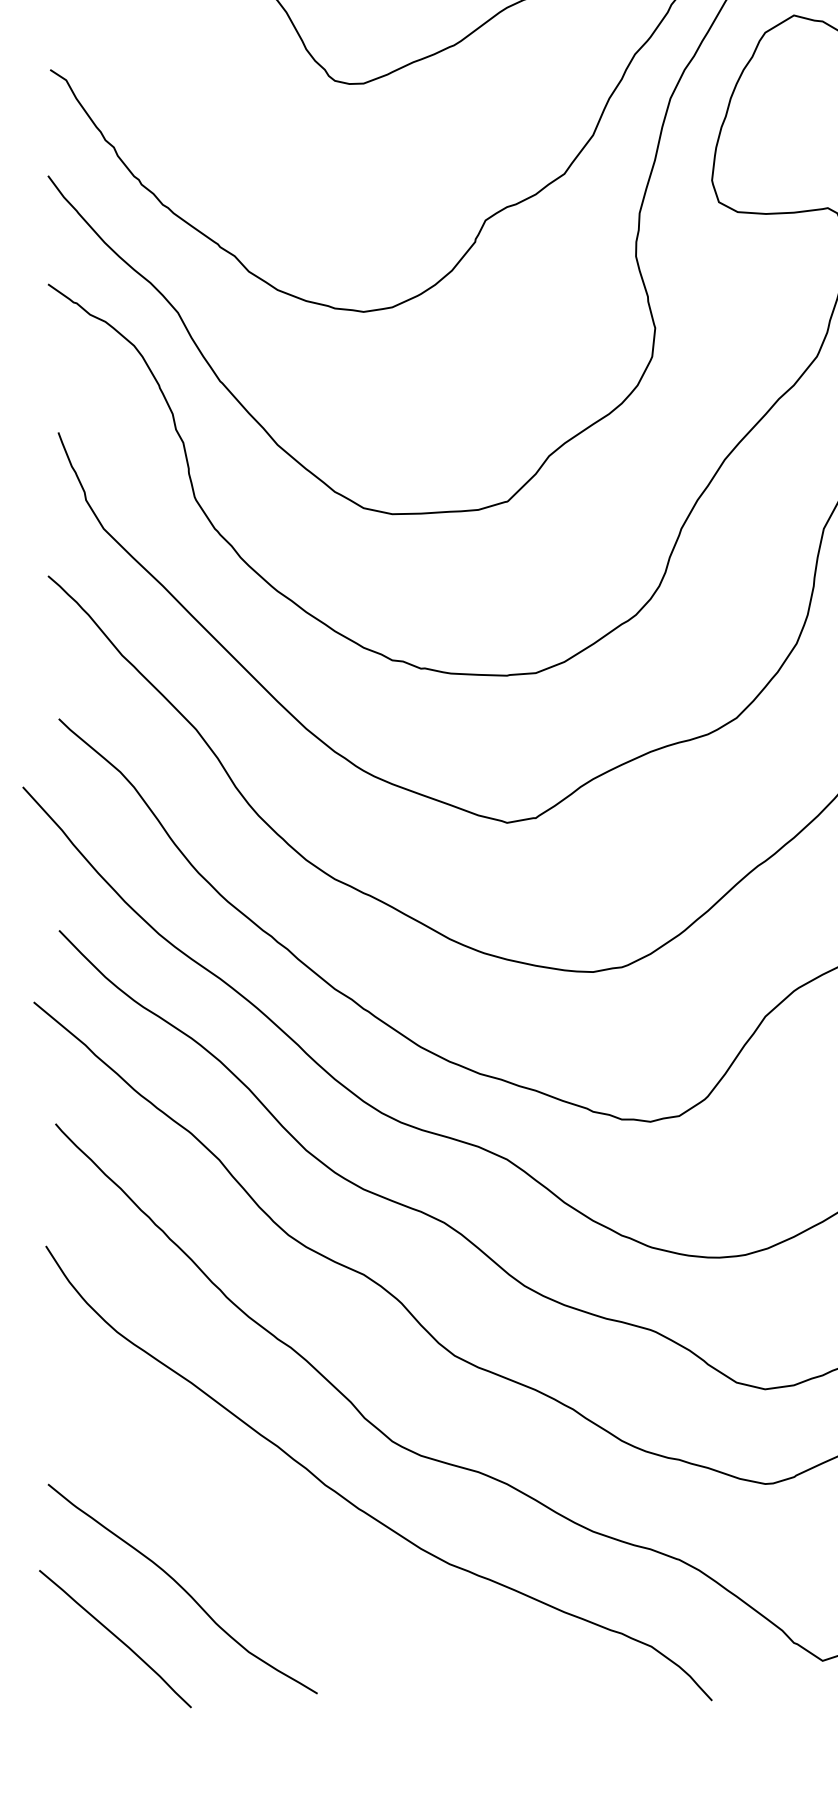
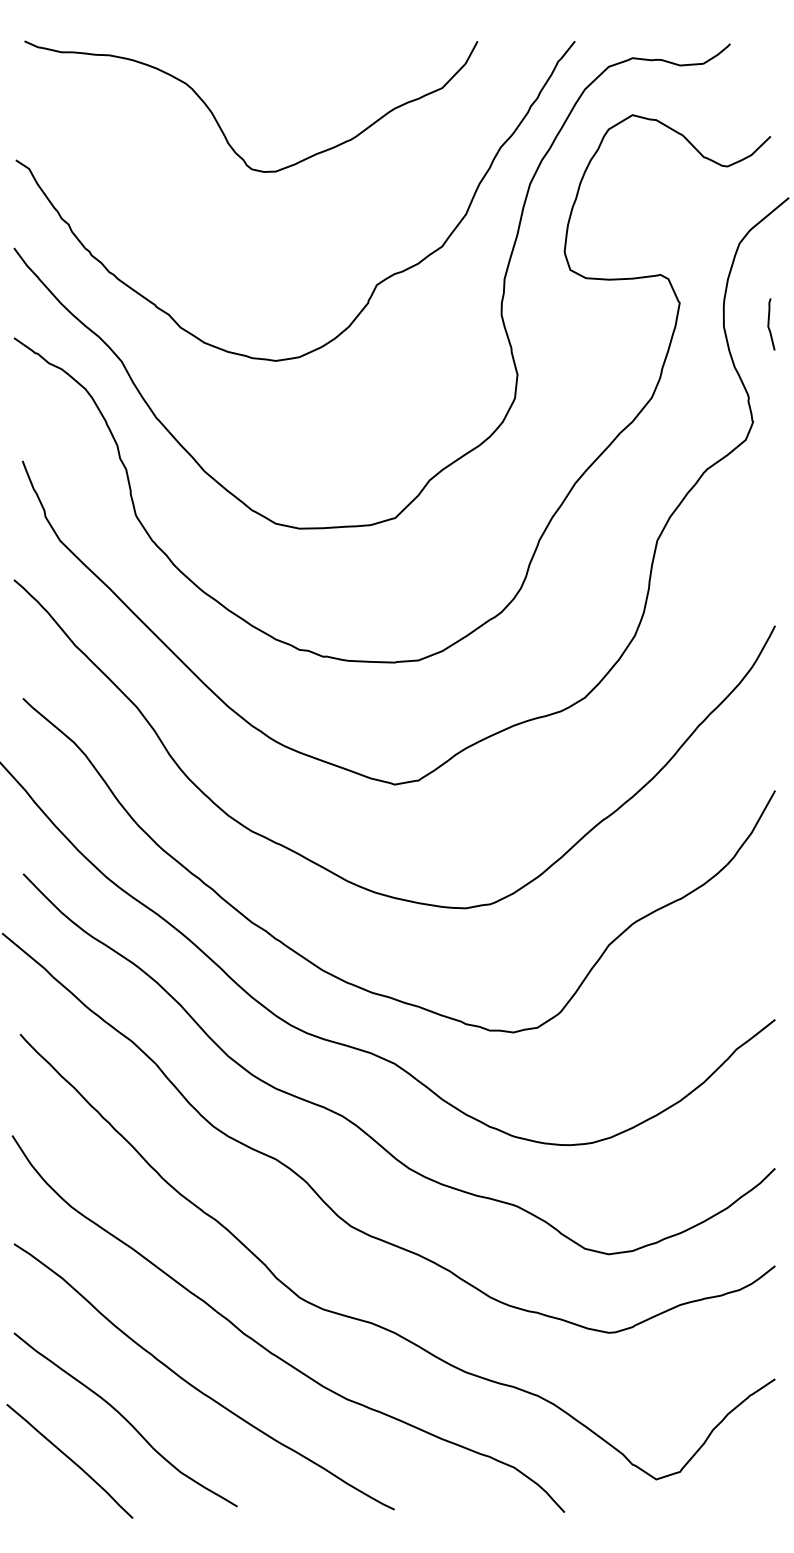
curve: (268, 1549) -> (196, 1387), added

